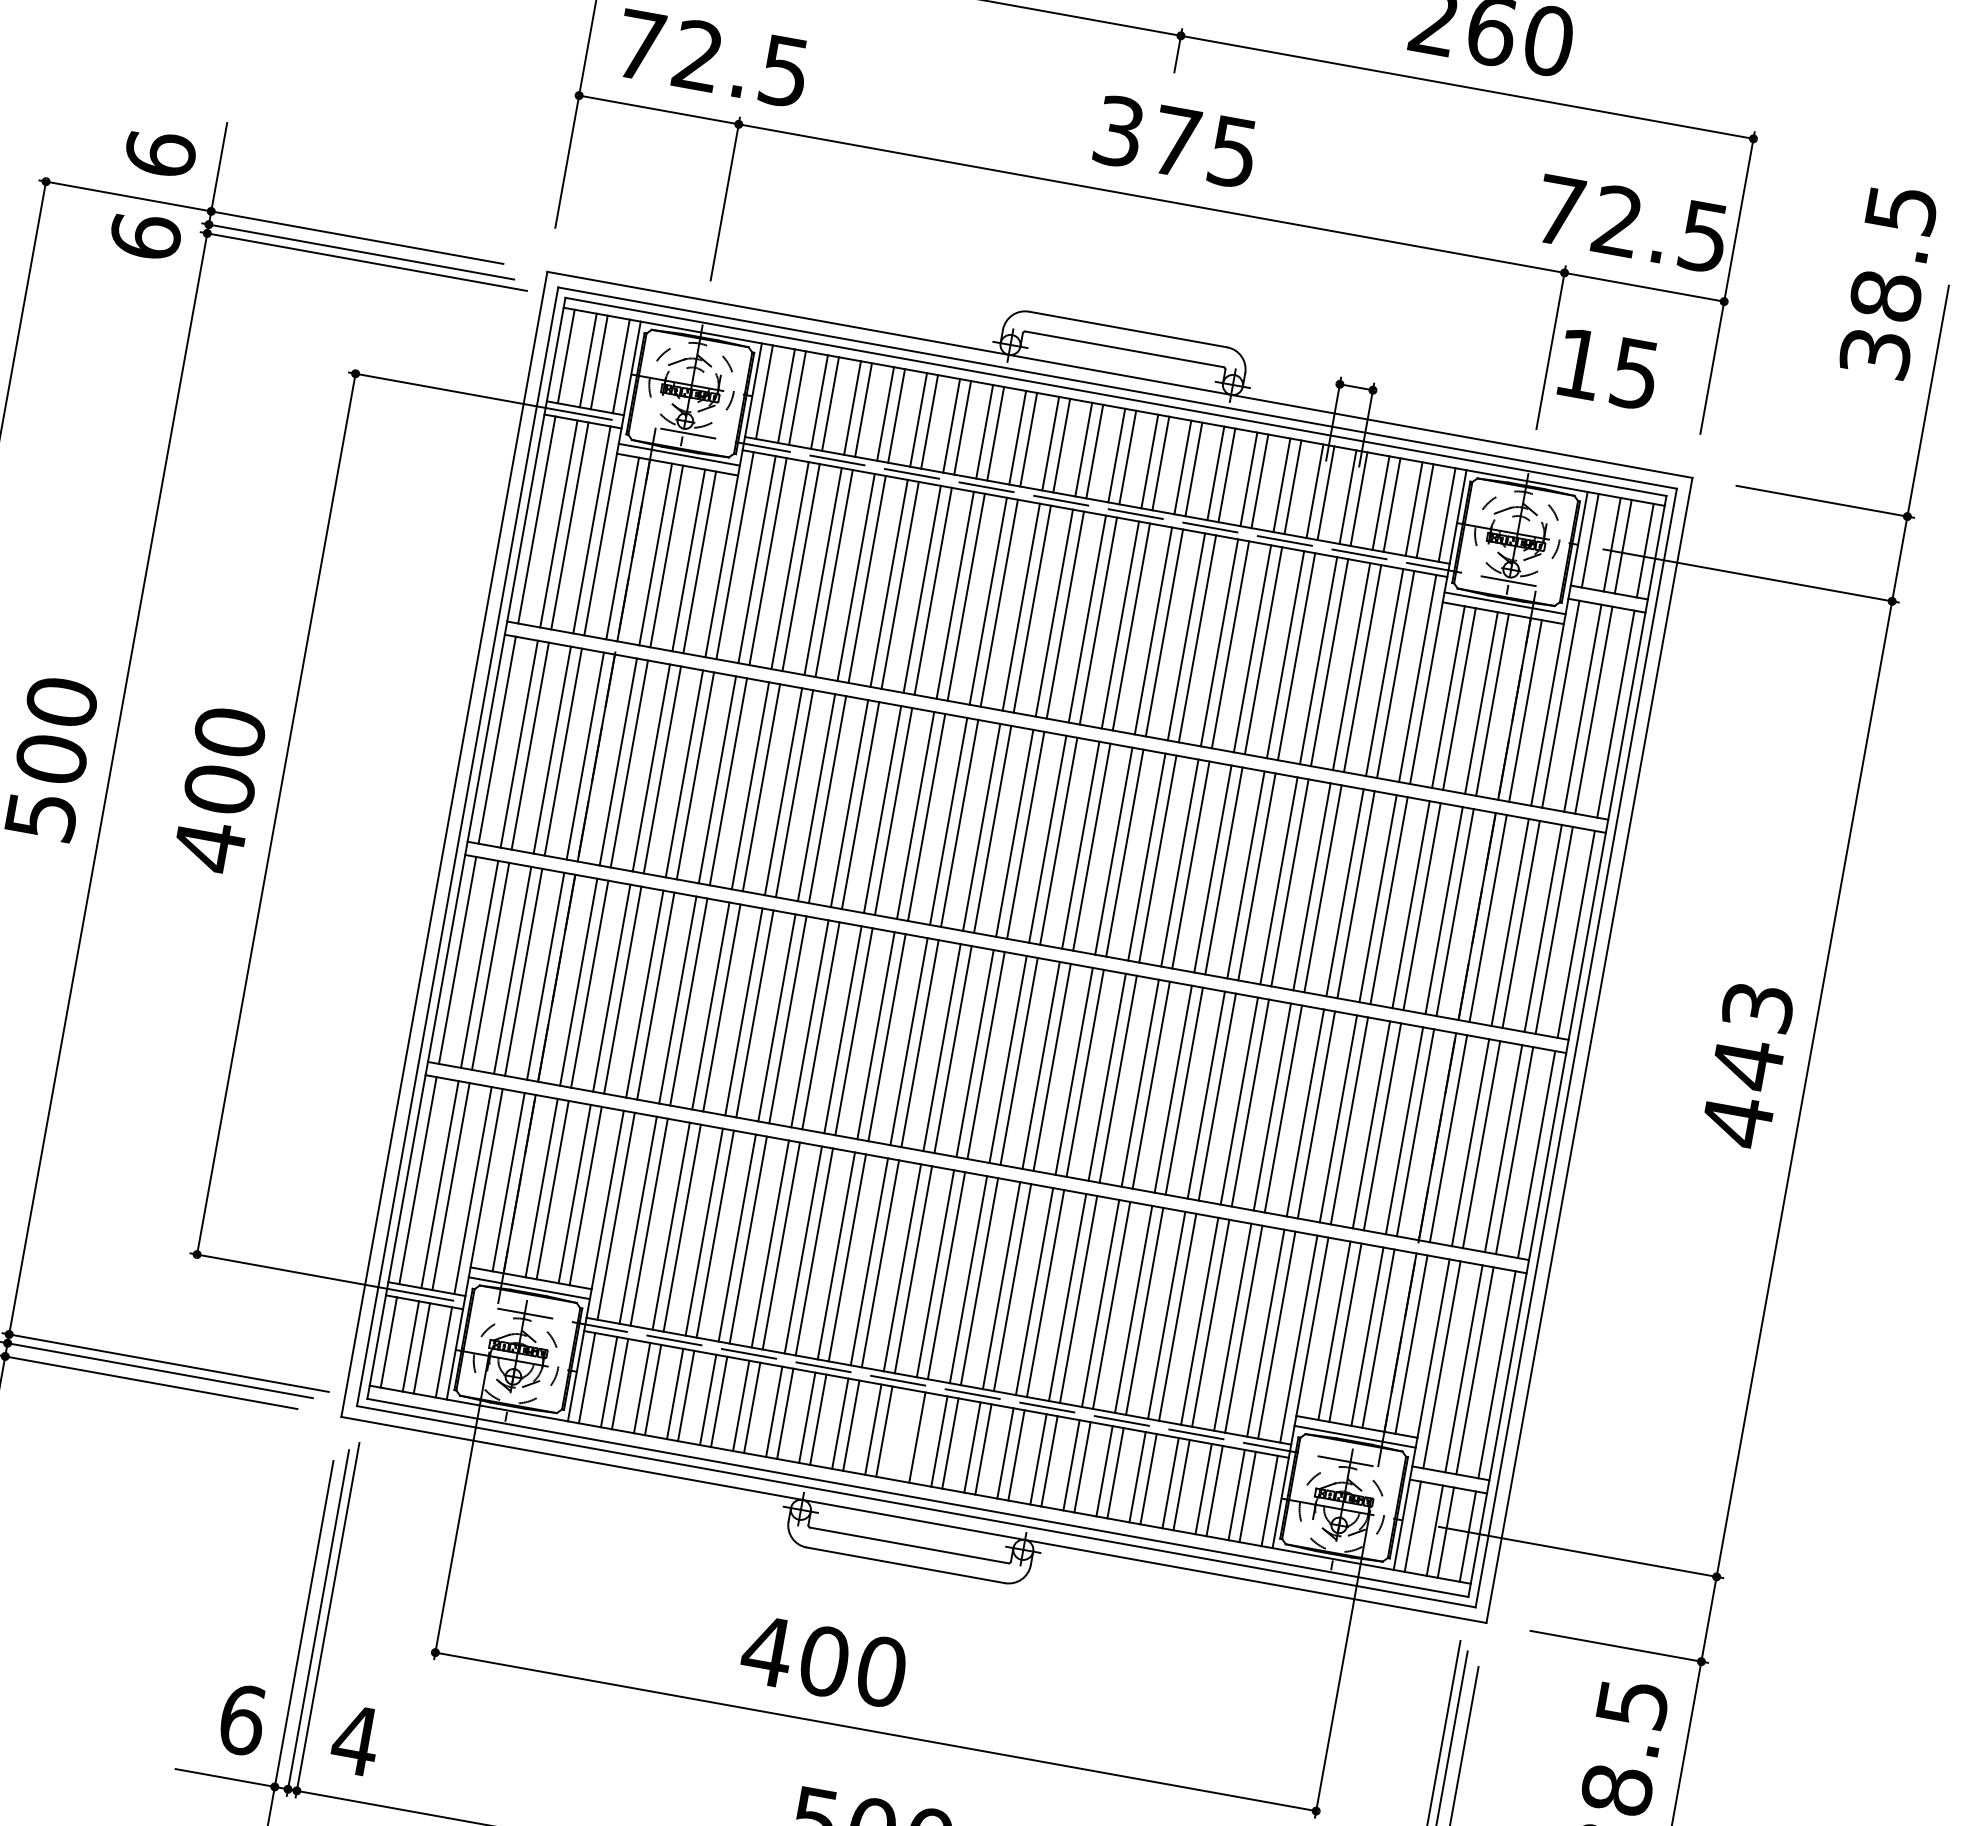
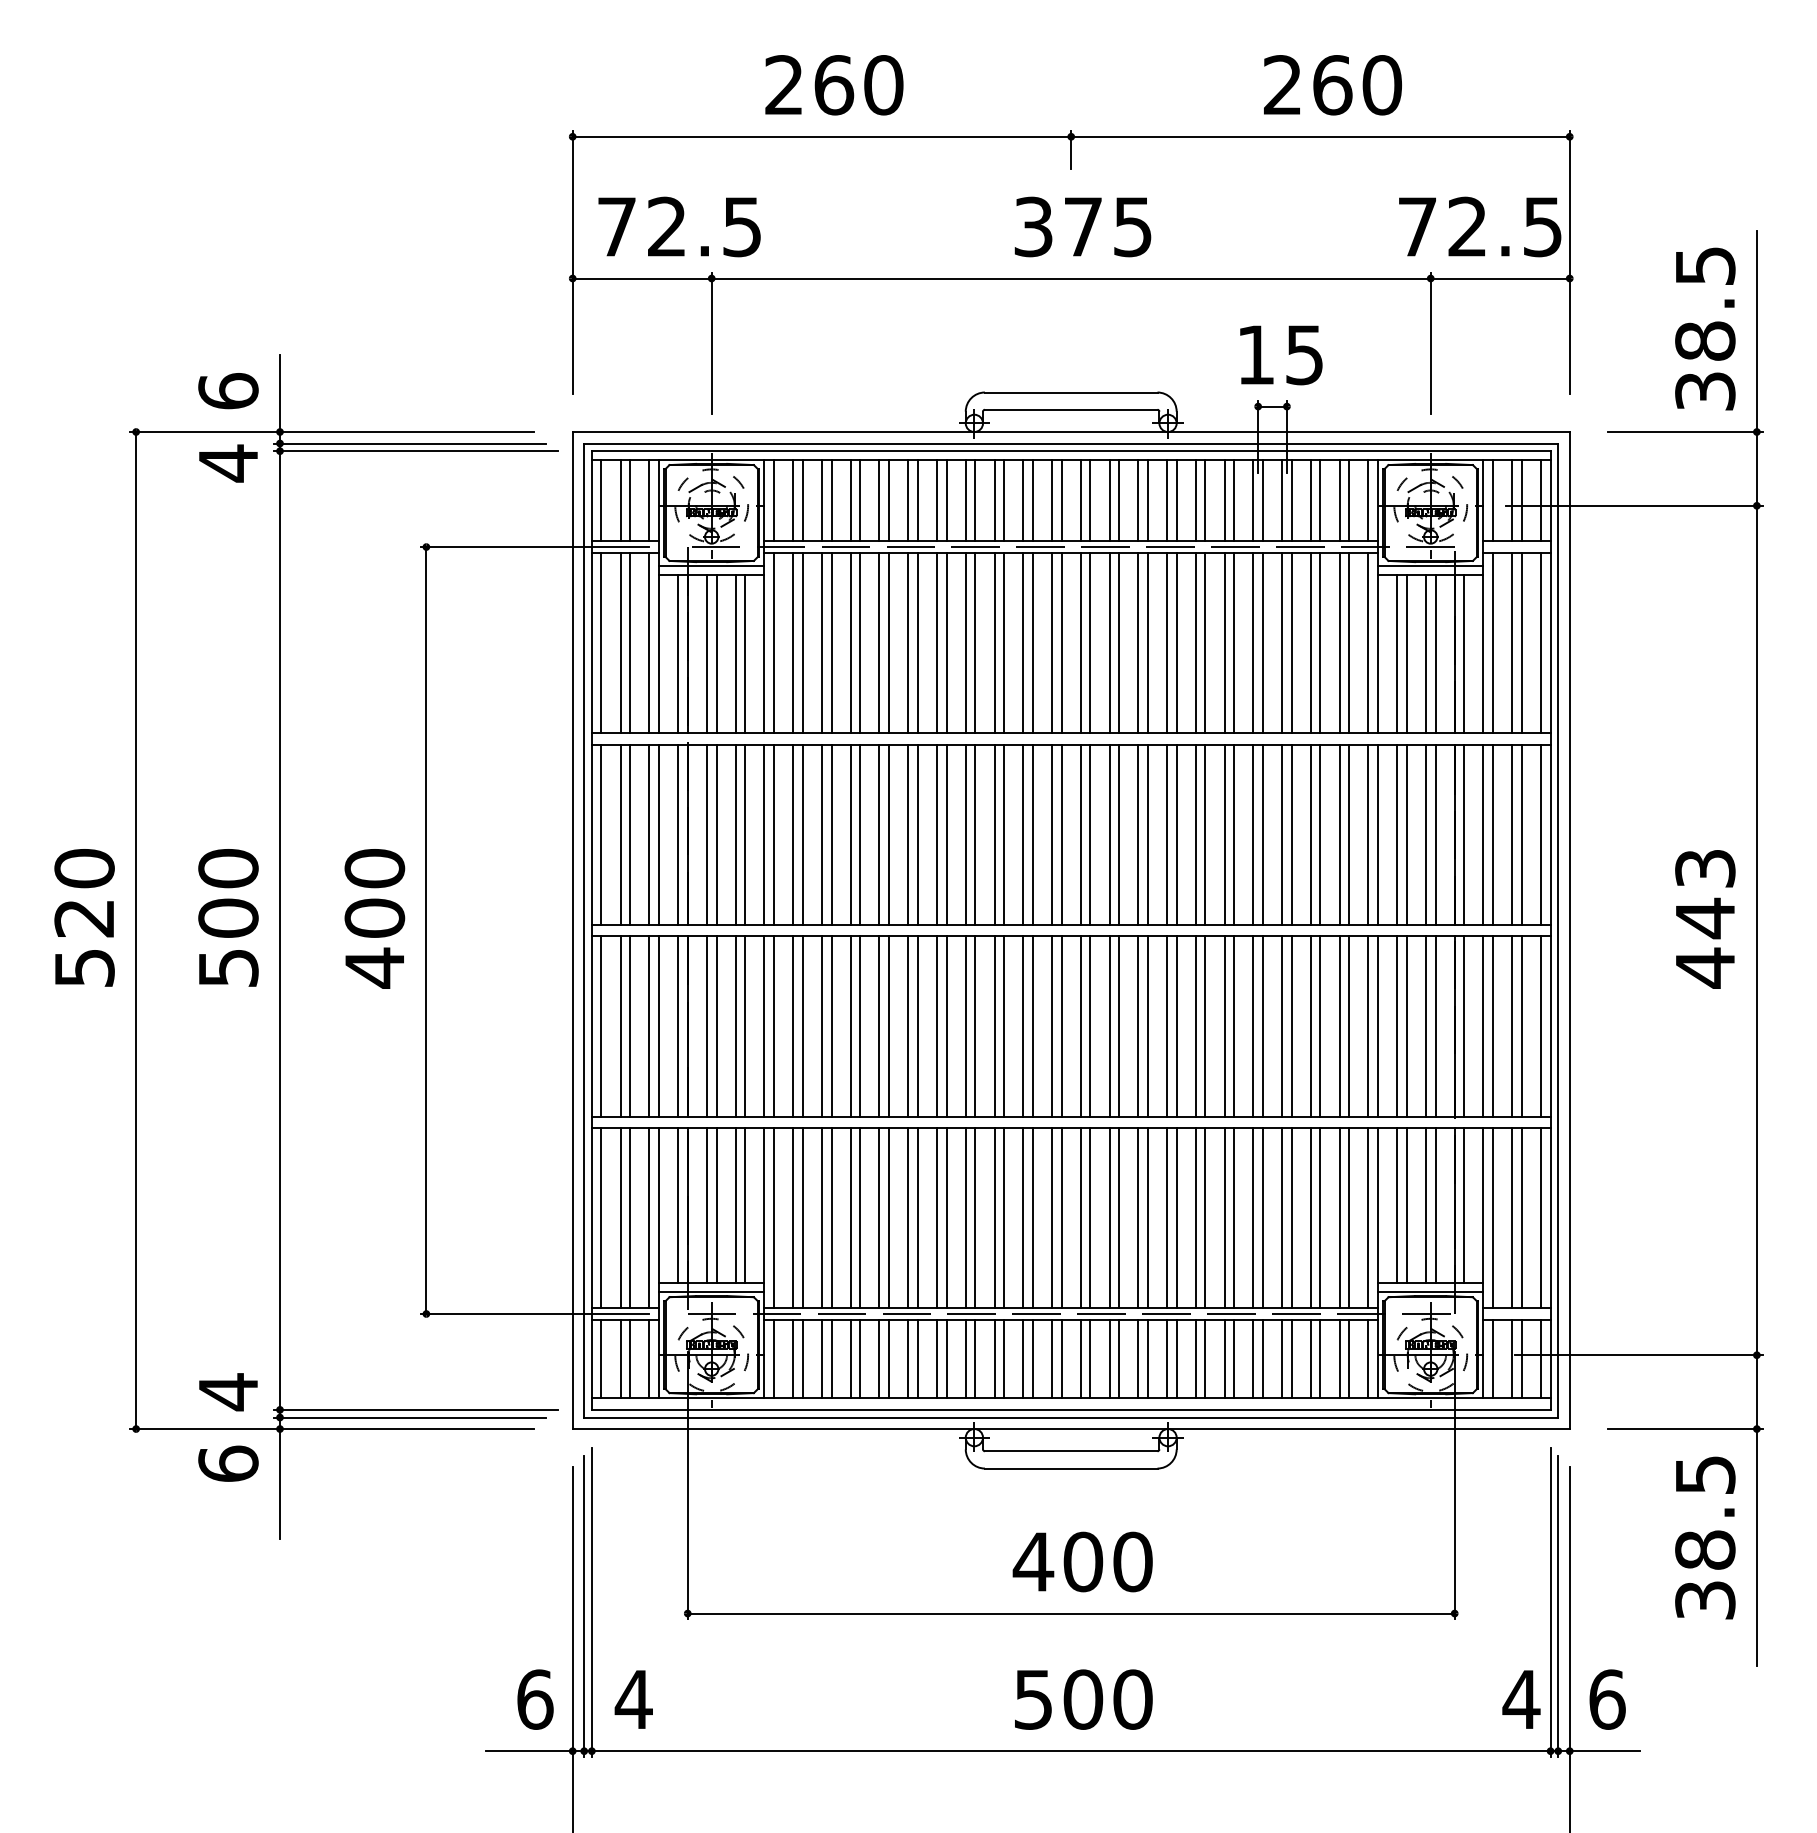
text: (145, 236) -> (228, 463), 6 -> 4
text: (1888, 281) -> (1705, 328), moved
text: (1608, 369) -> (1281, 355), moved
line: (906, 1435) -> (1052, 1358), added
text: (823, 1660) -> (1082, 1561), moved

